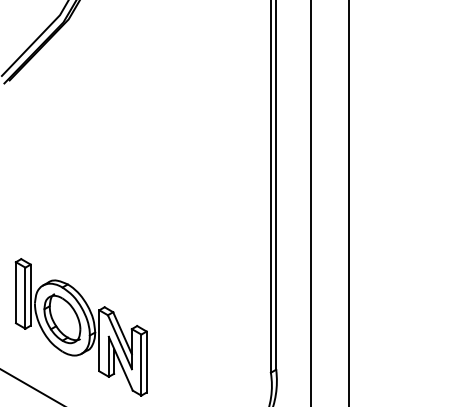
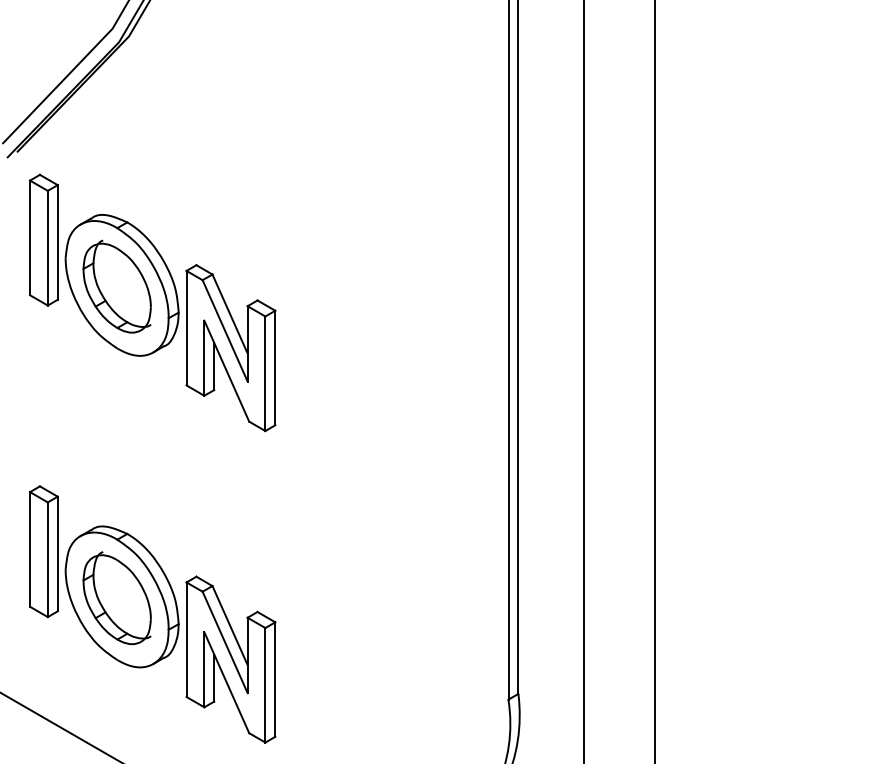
part: (80, 161) -> (151, 303), added

